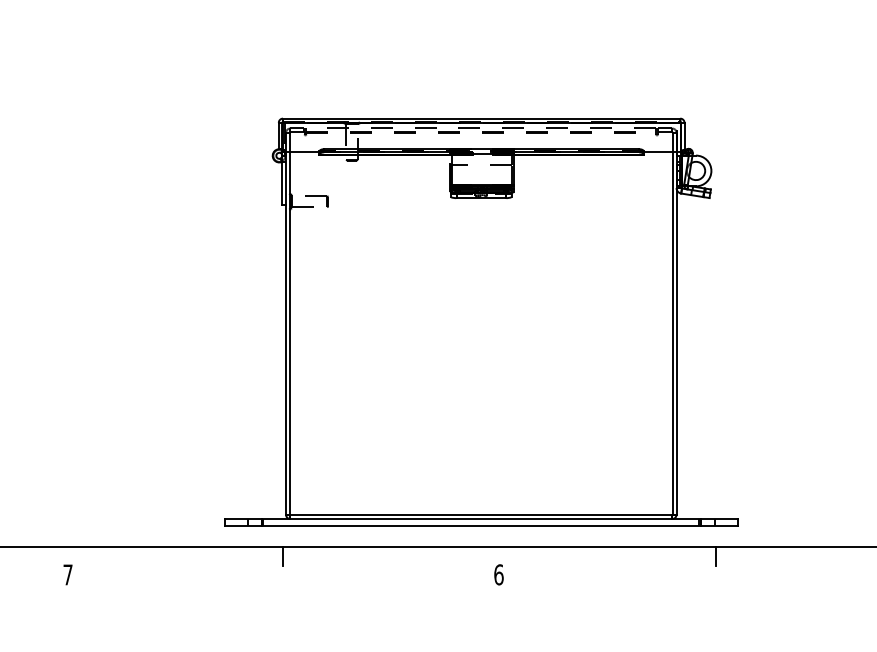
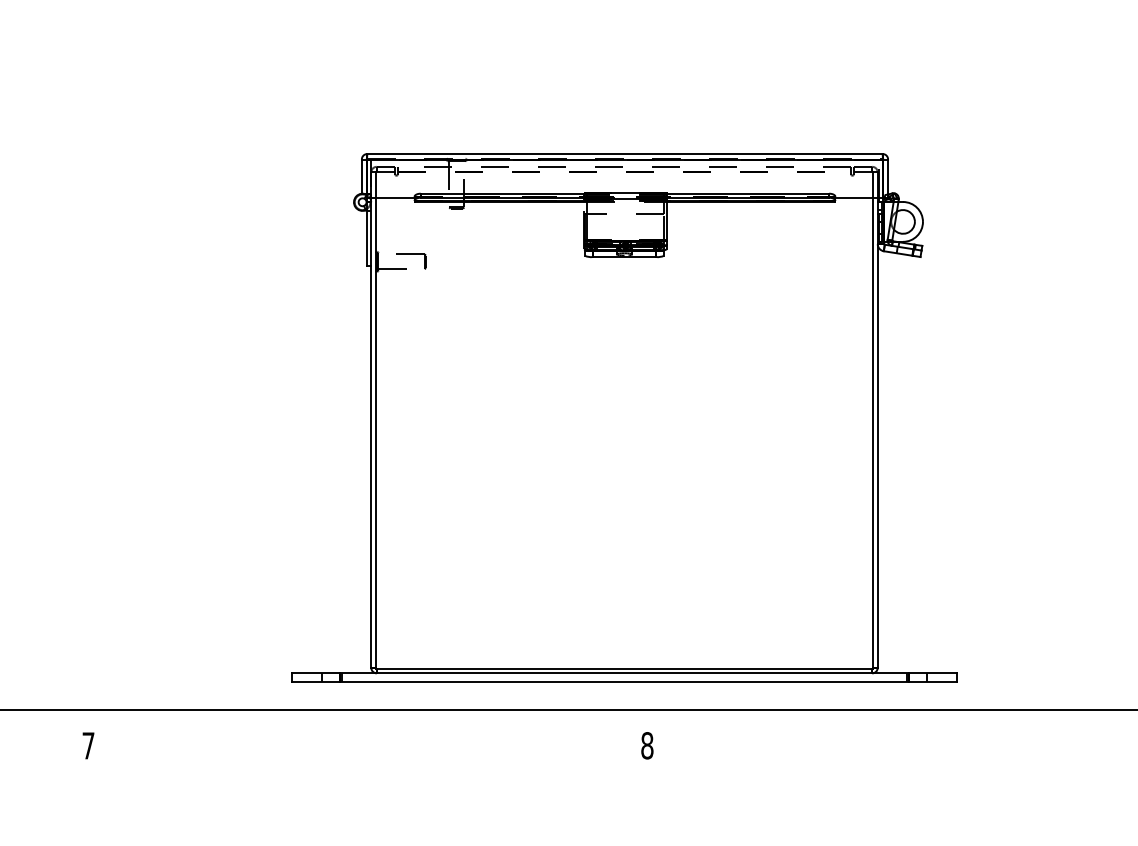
line: (283, 556) -> (367, 722), removed
line: (715, 556) -> (928, 722), removed
text: (499, 574) -> (647, 745), 6 -> 8

